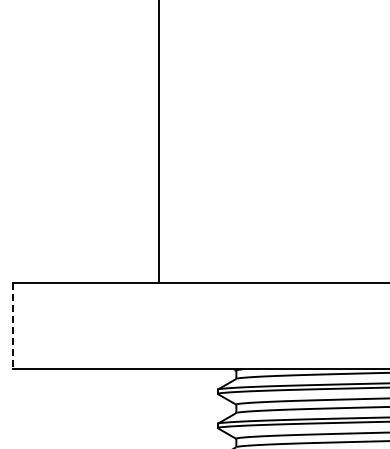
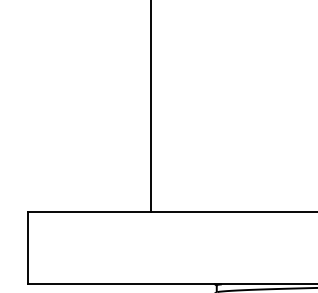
line: (13, 326) -> (28, 248), dashed -> solid

